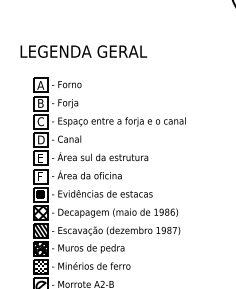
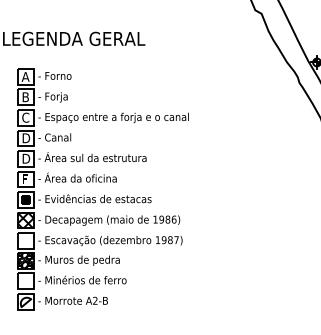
text: (41, 157) -> (26, 158), E -> D
hatch: (40, 230) -> (25, 240), removed
hatch: (40, 267) -> (25, 281), removed

